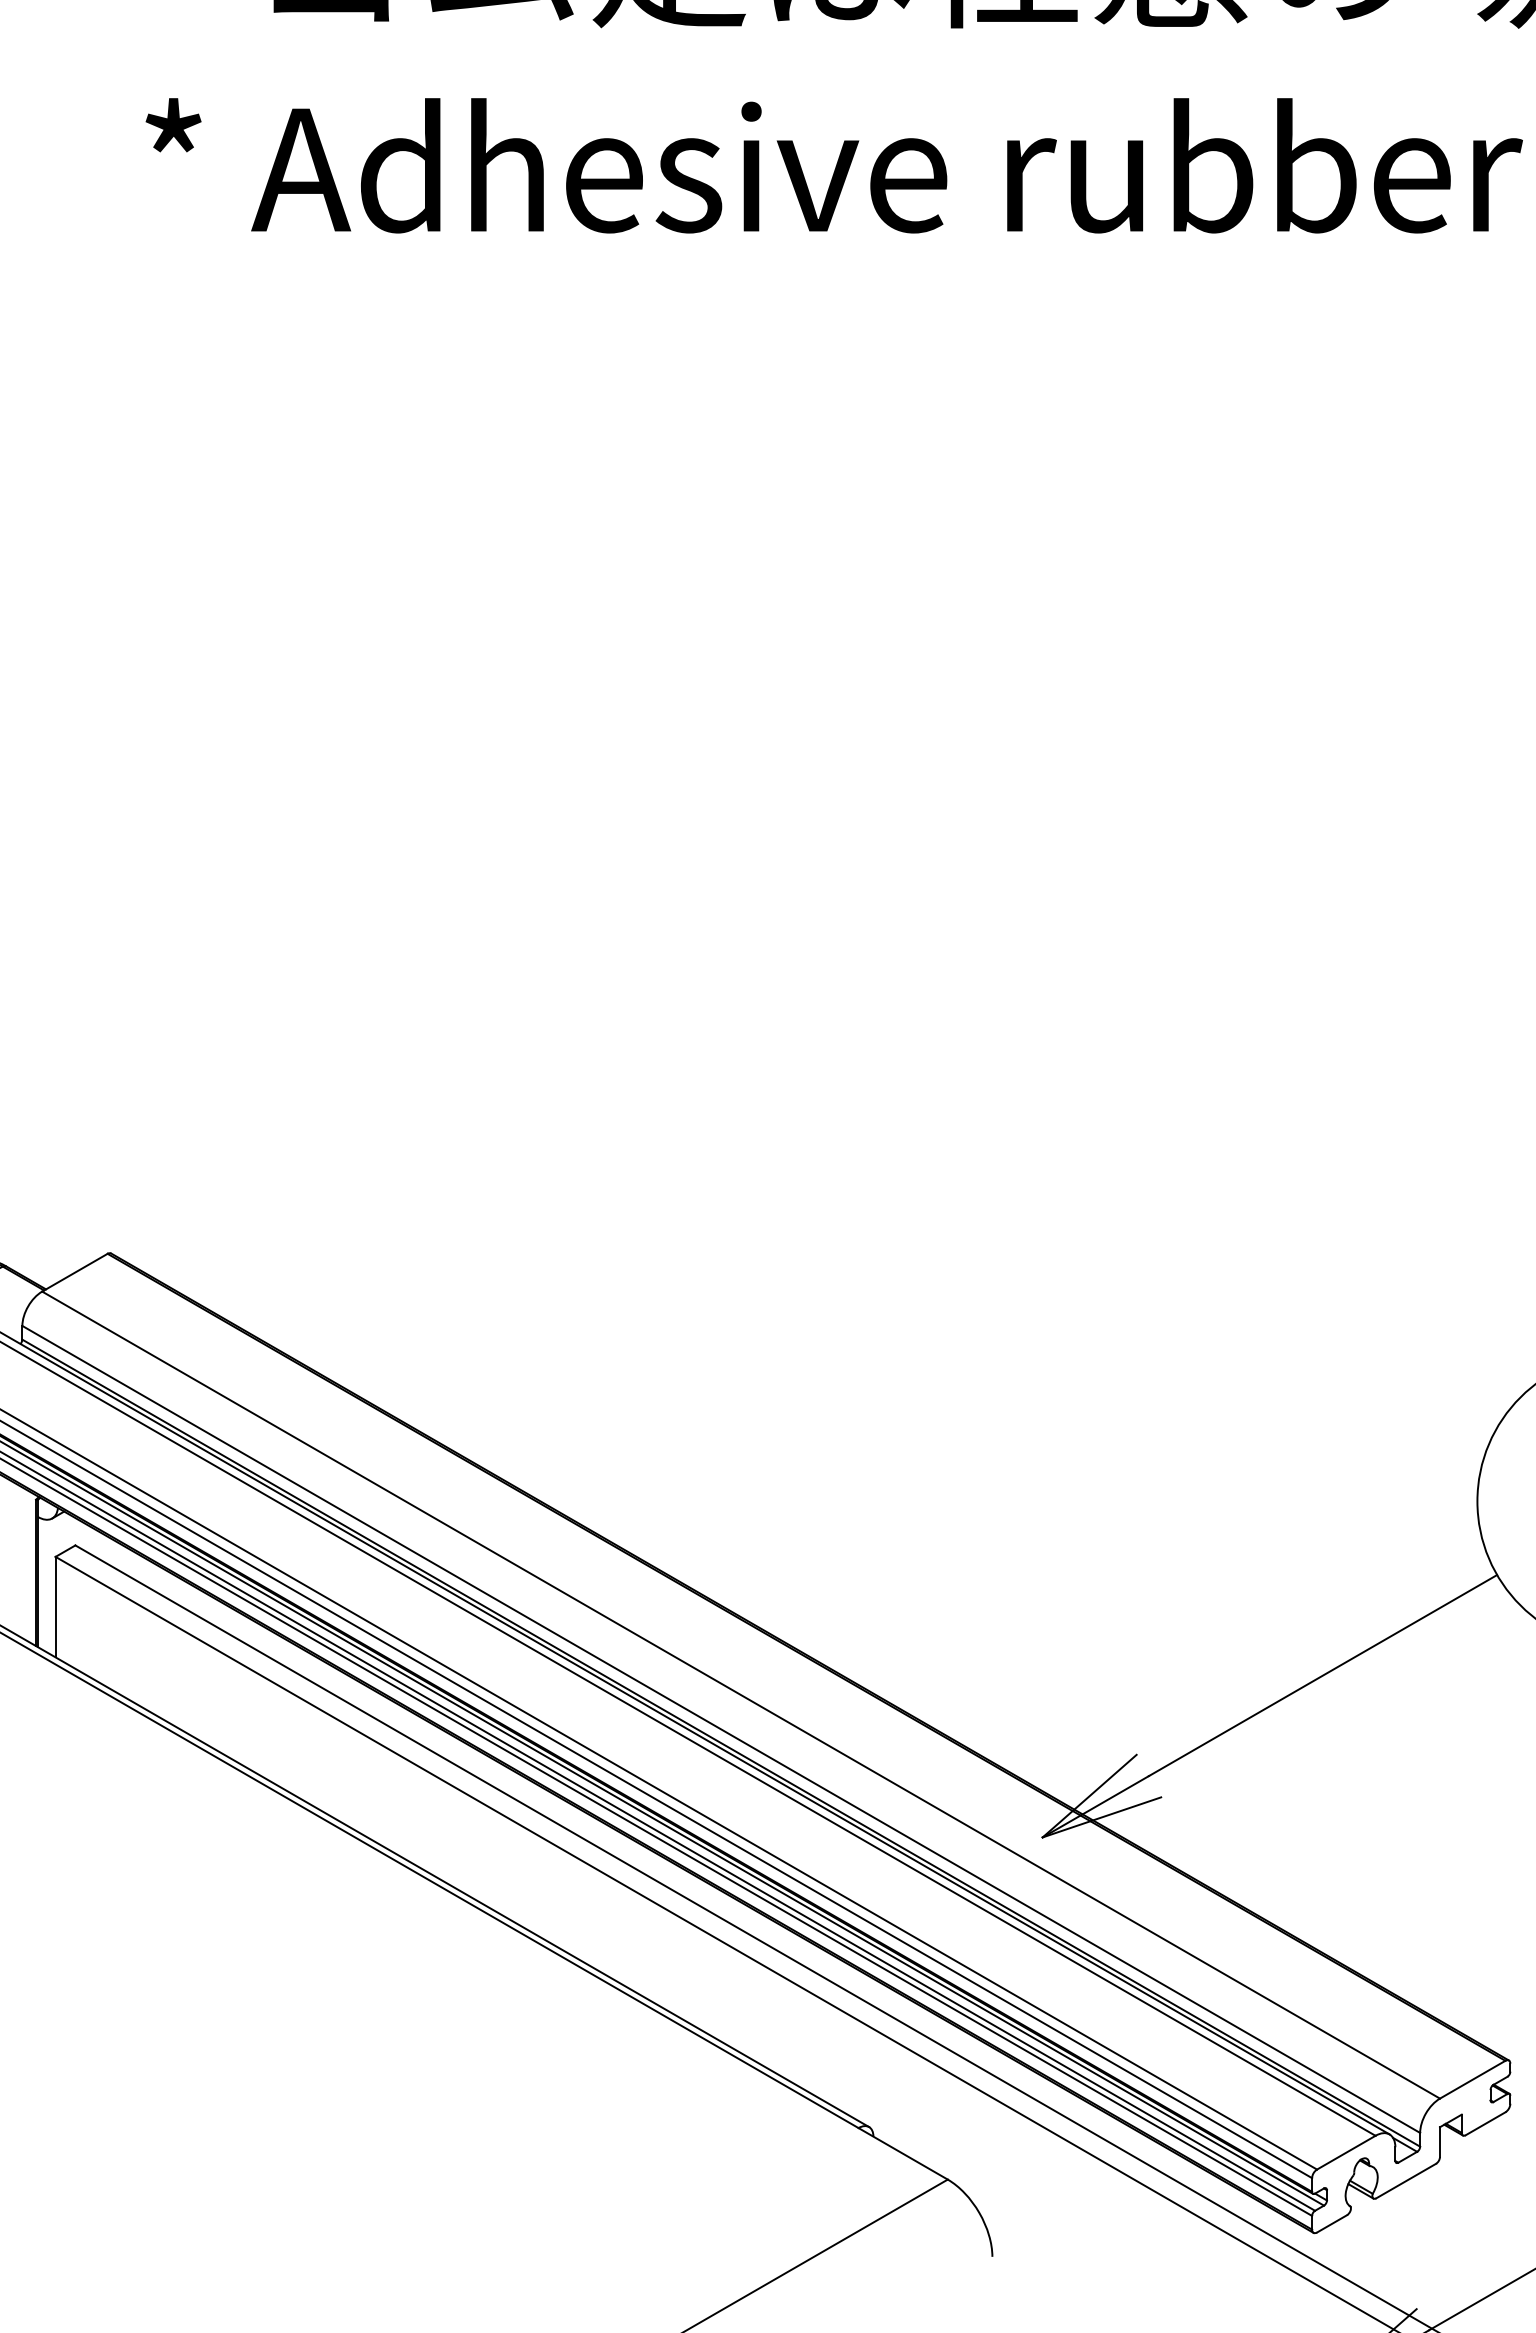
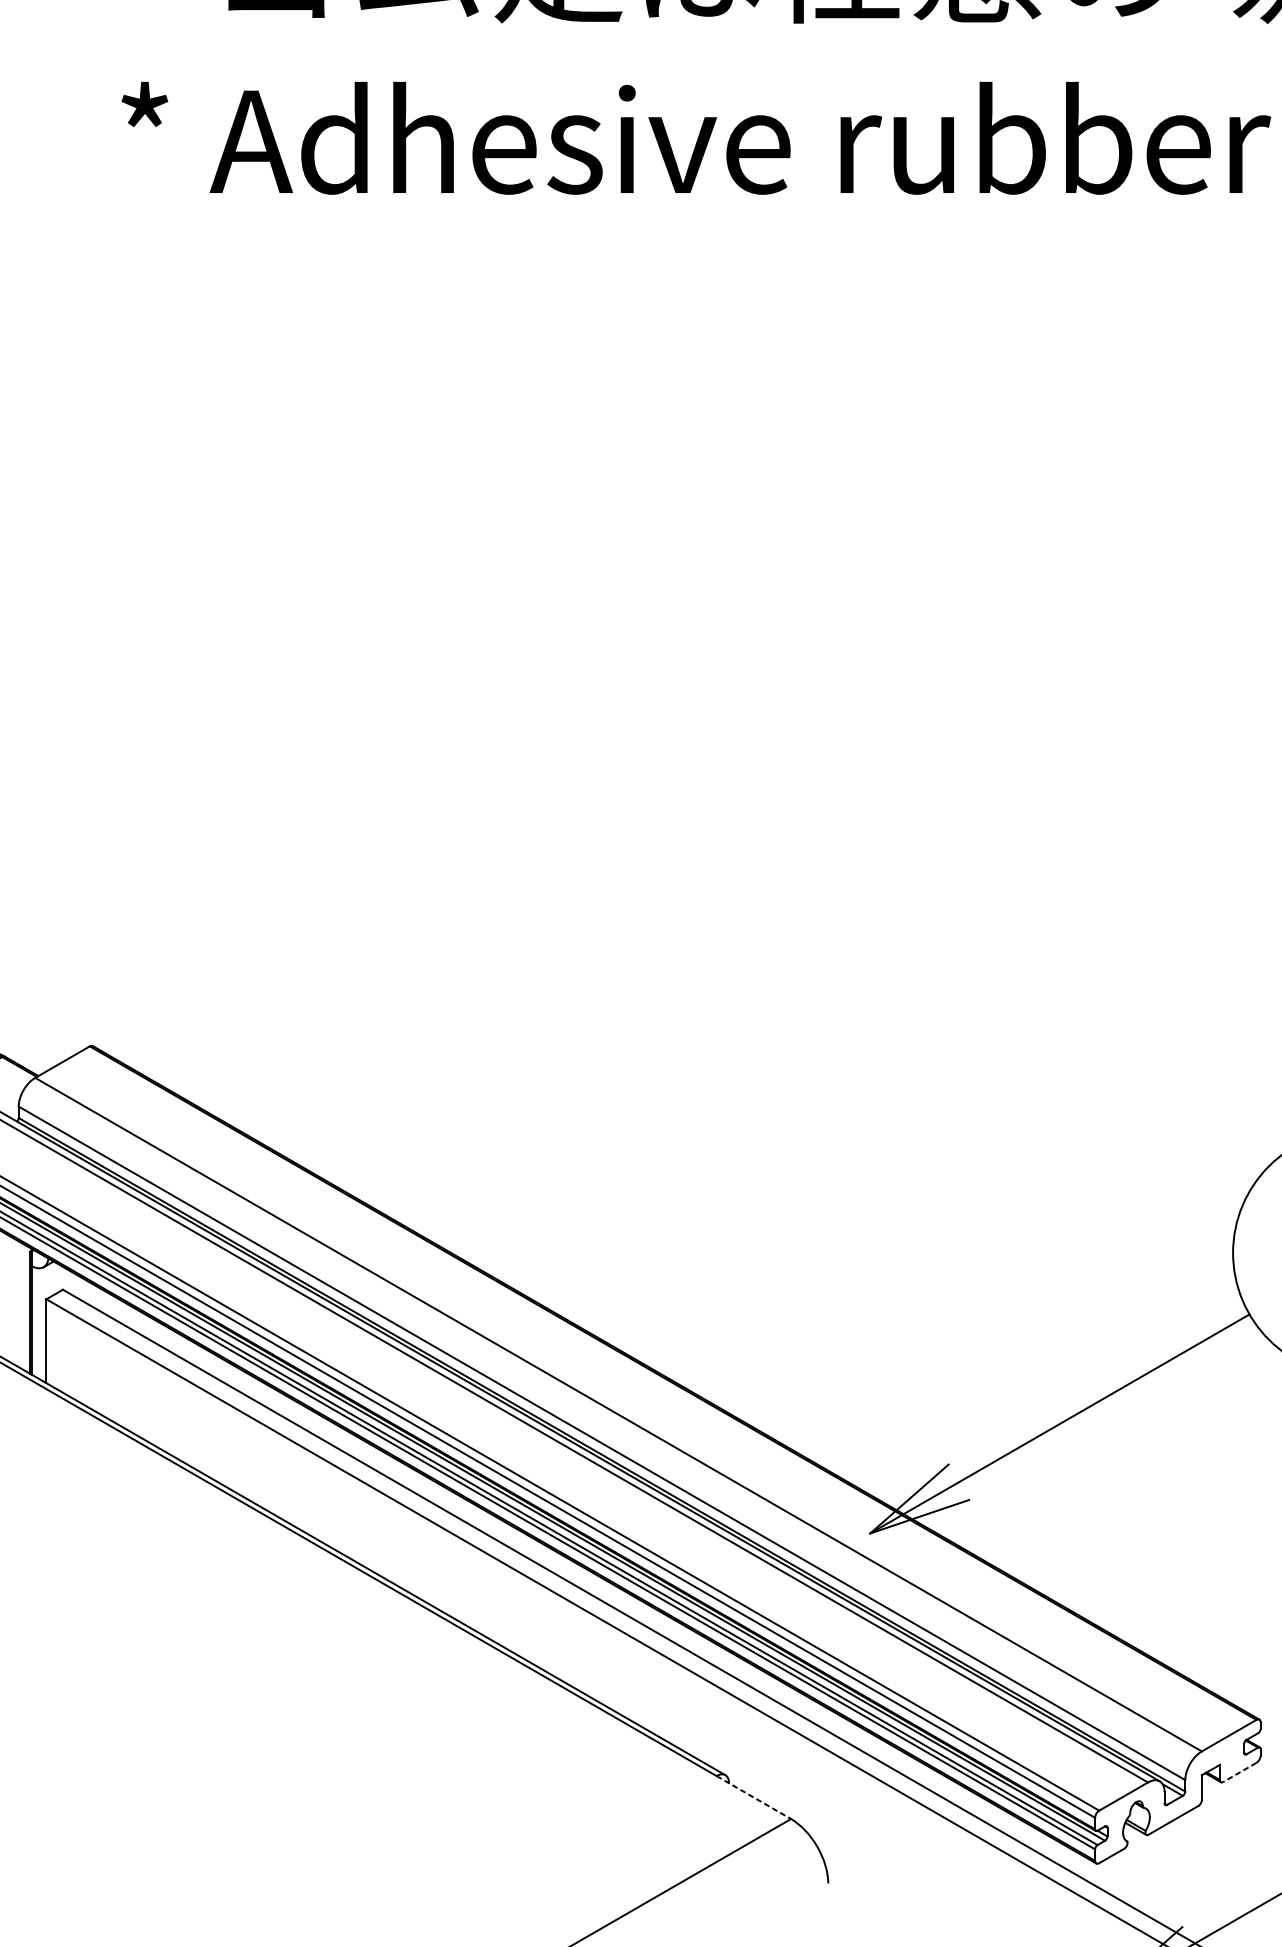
line: (1485, 2123) -> (1239, 1772), solid -> dashed
line: (903, 2153) -> (754, 1797), solid -> dashed

